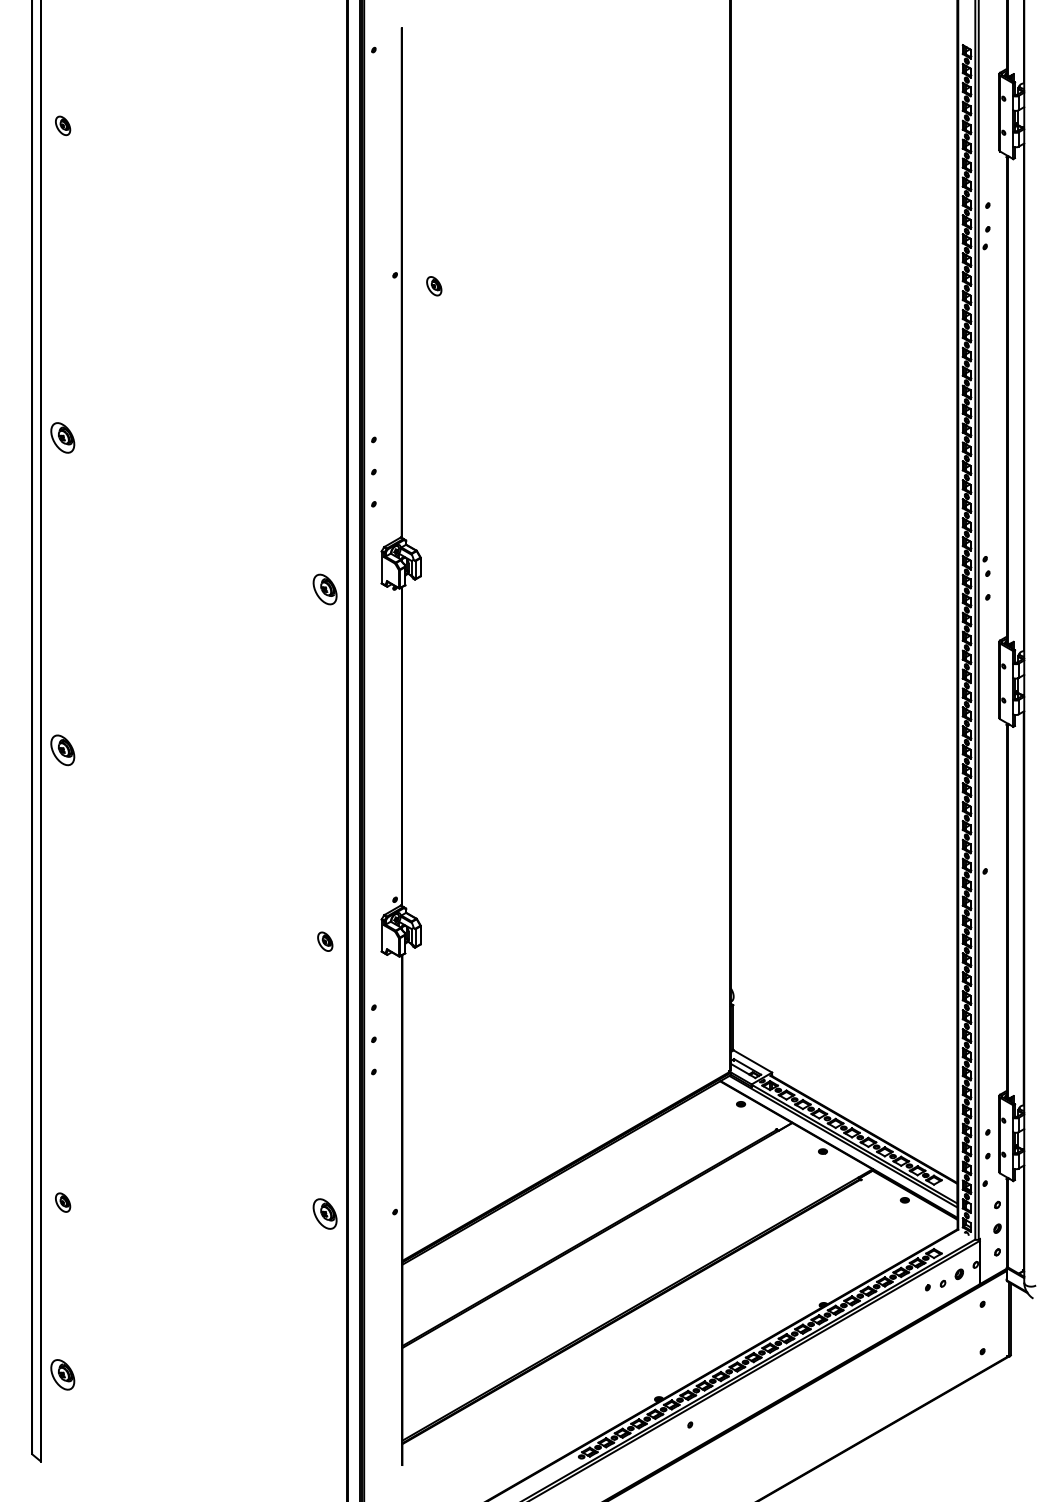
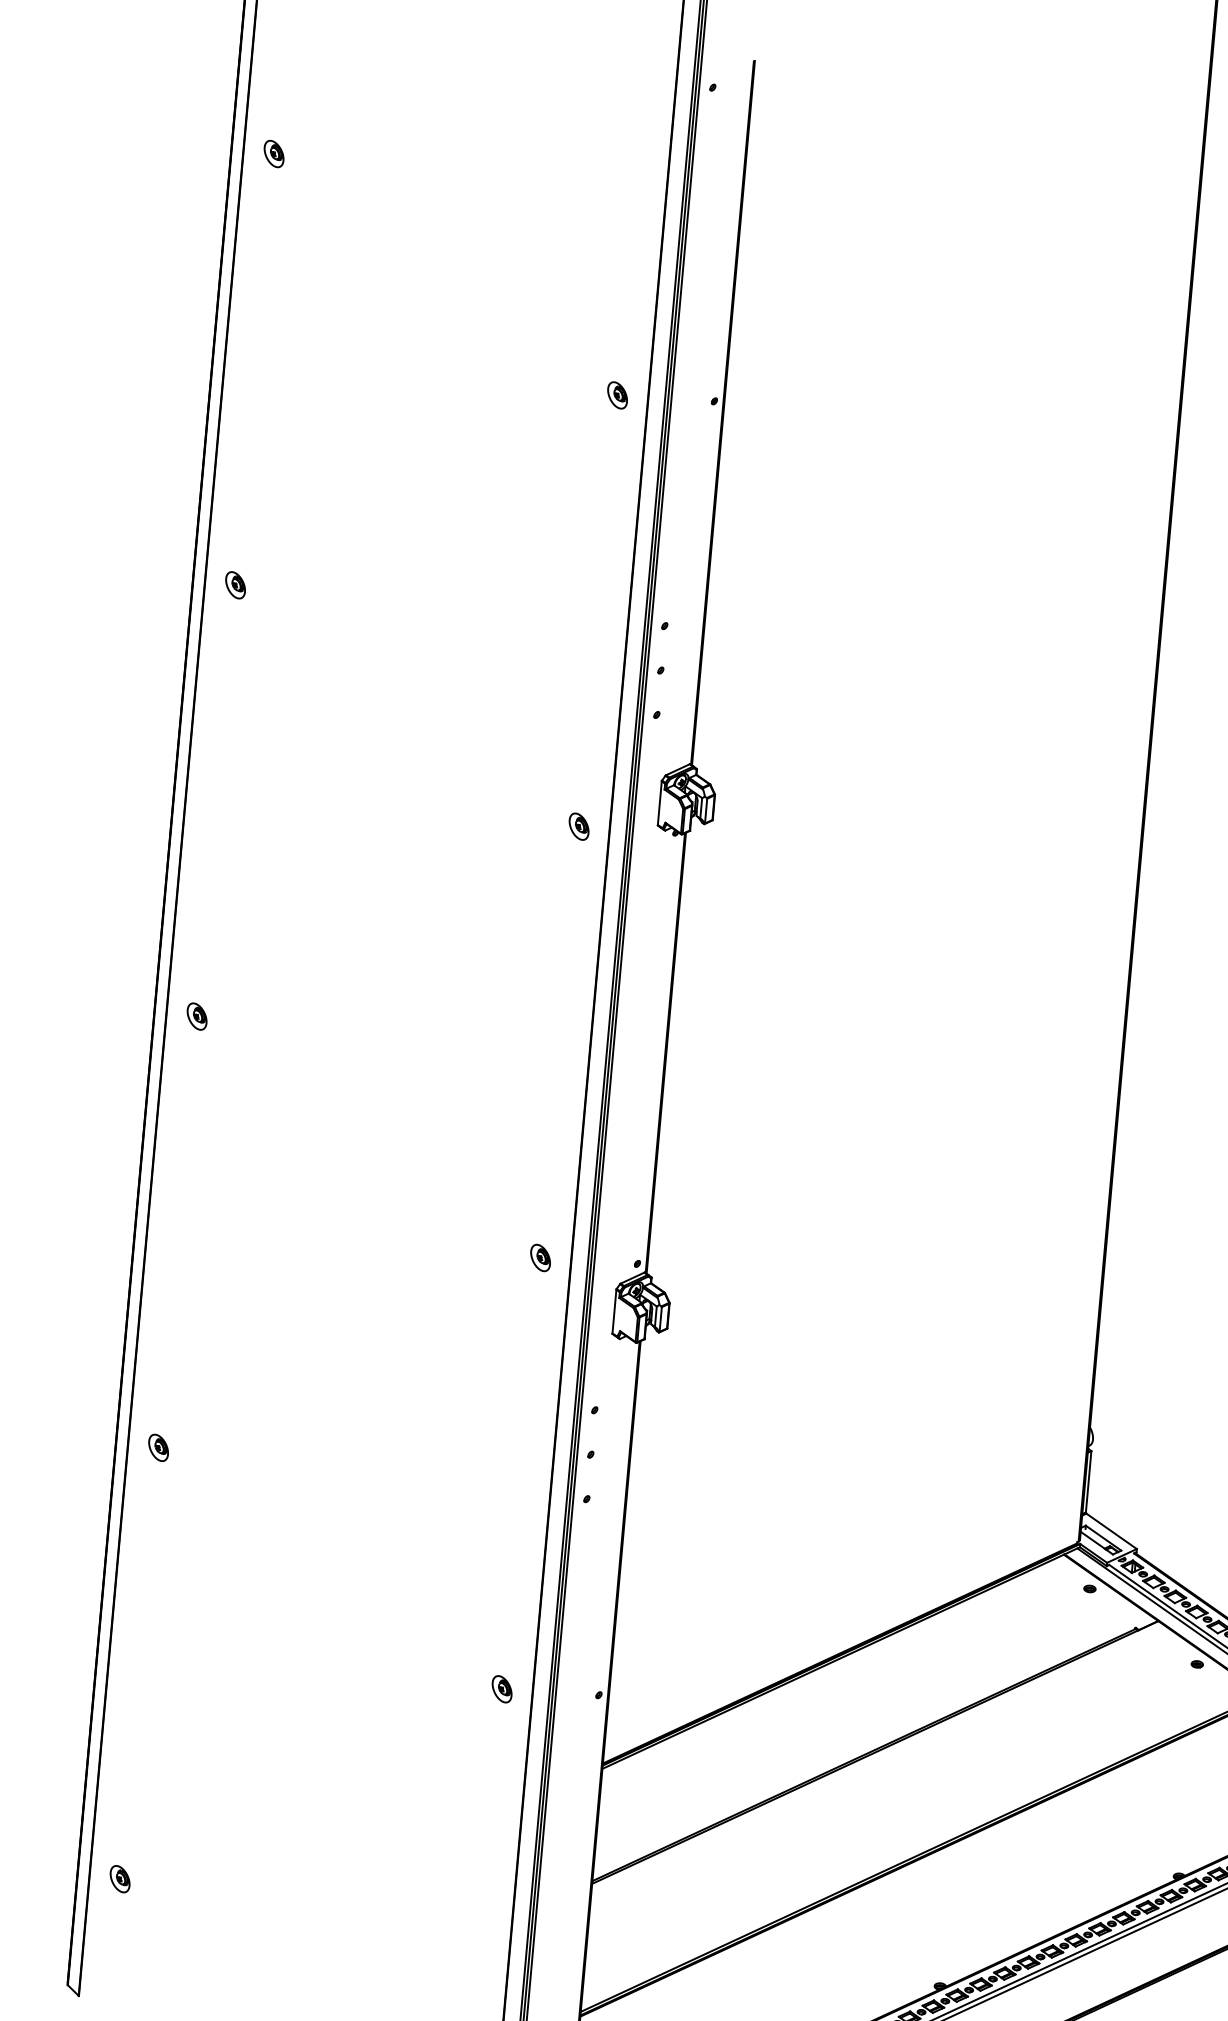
part: (434, 286) -> (617, 395), moved
part: (63, 438) -> (236, 585), size x0.62
part: (325, 589) -> (579, 826), size x0.62
part: (63, 750) -> (197, 1016), size x0.62
part: (325, 941) -> (540, 1257), moved
part: (63, 1202) -> (159, 1447), moved
part: (325, 1213) -> (502, 1688), size x0.62
part: (63, 1374) -> (120, 1878), size x0.62

